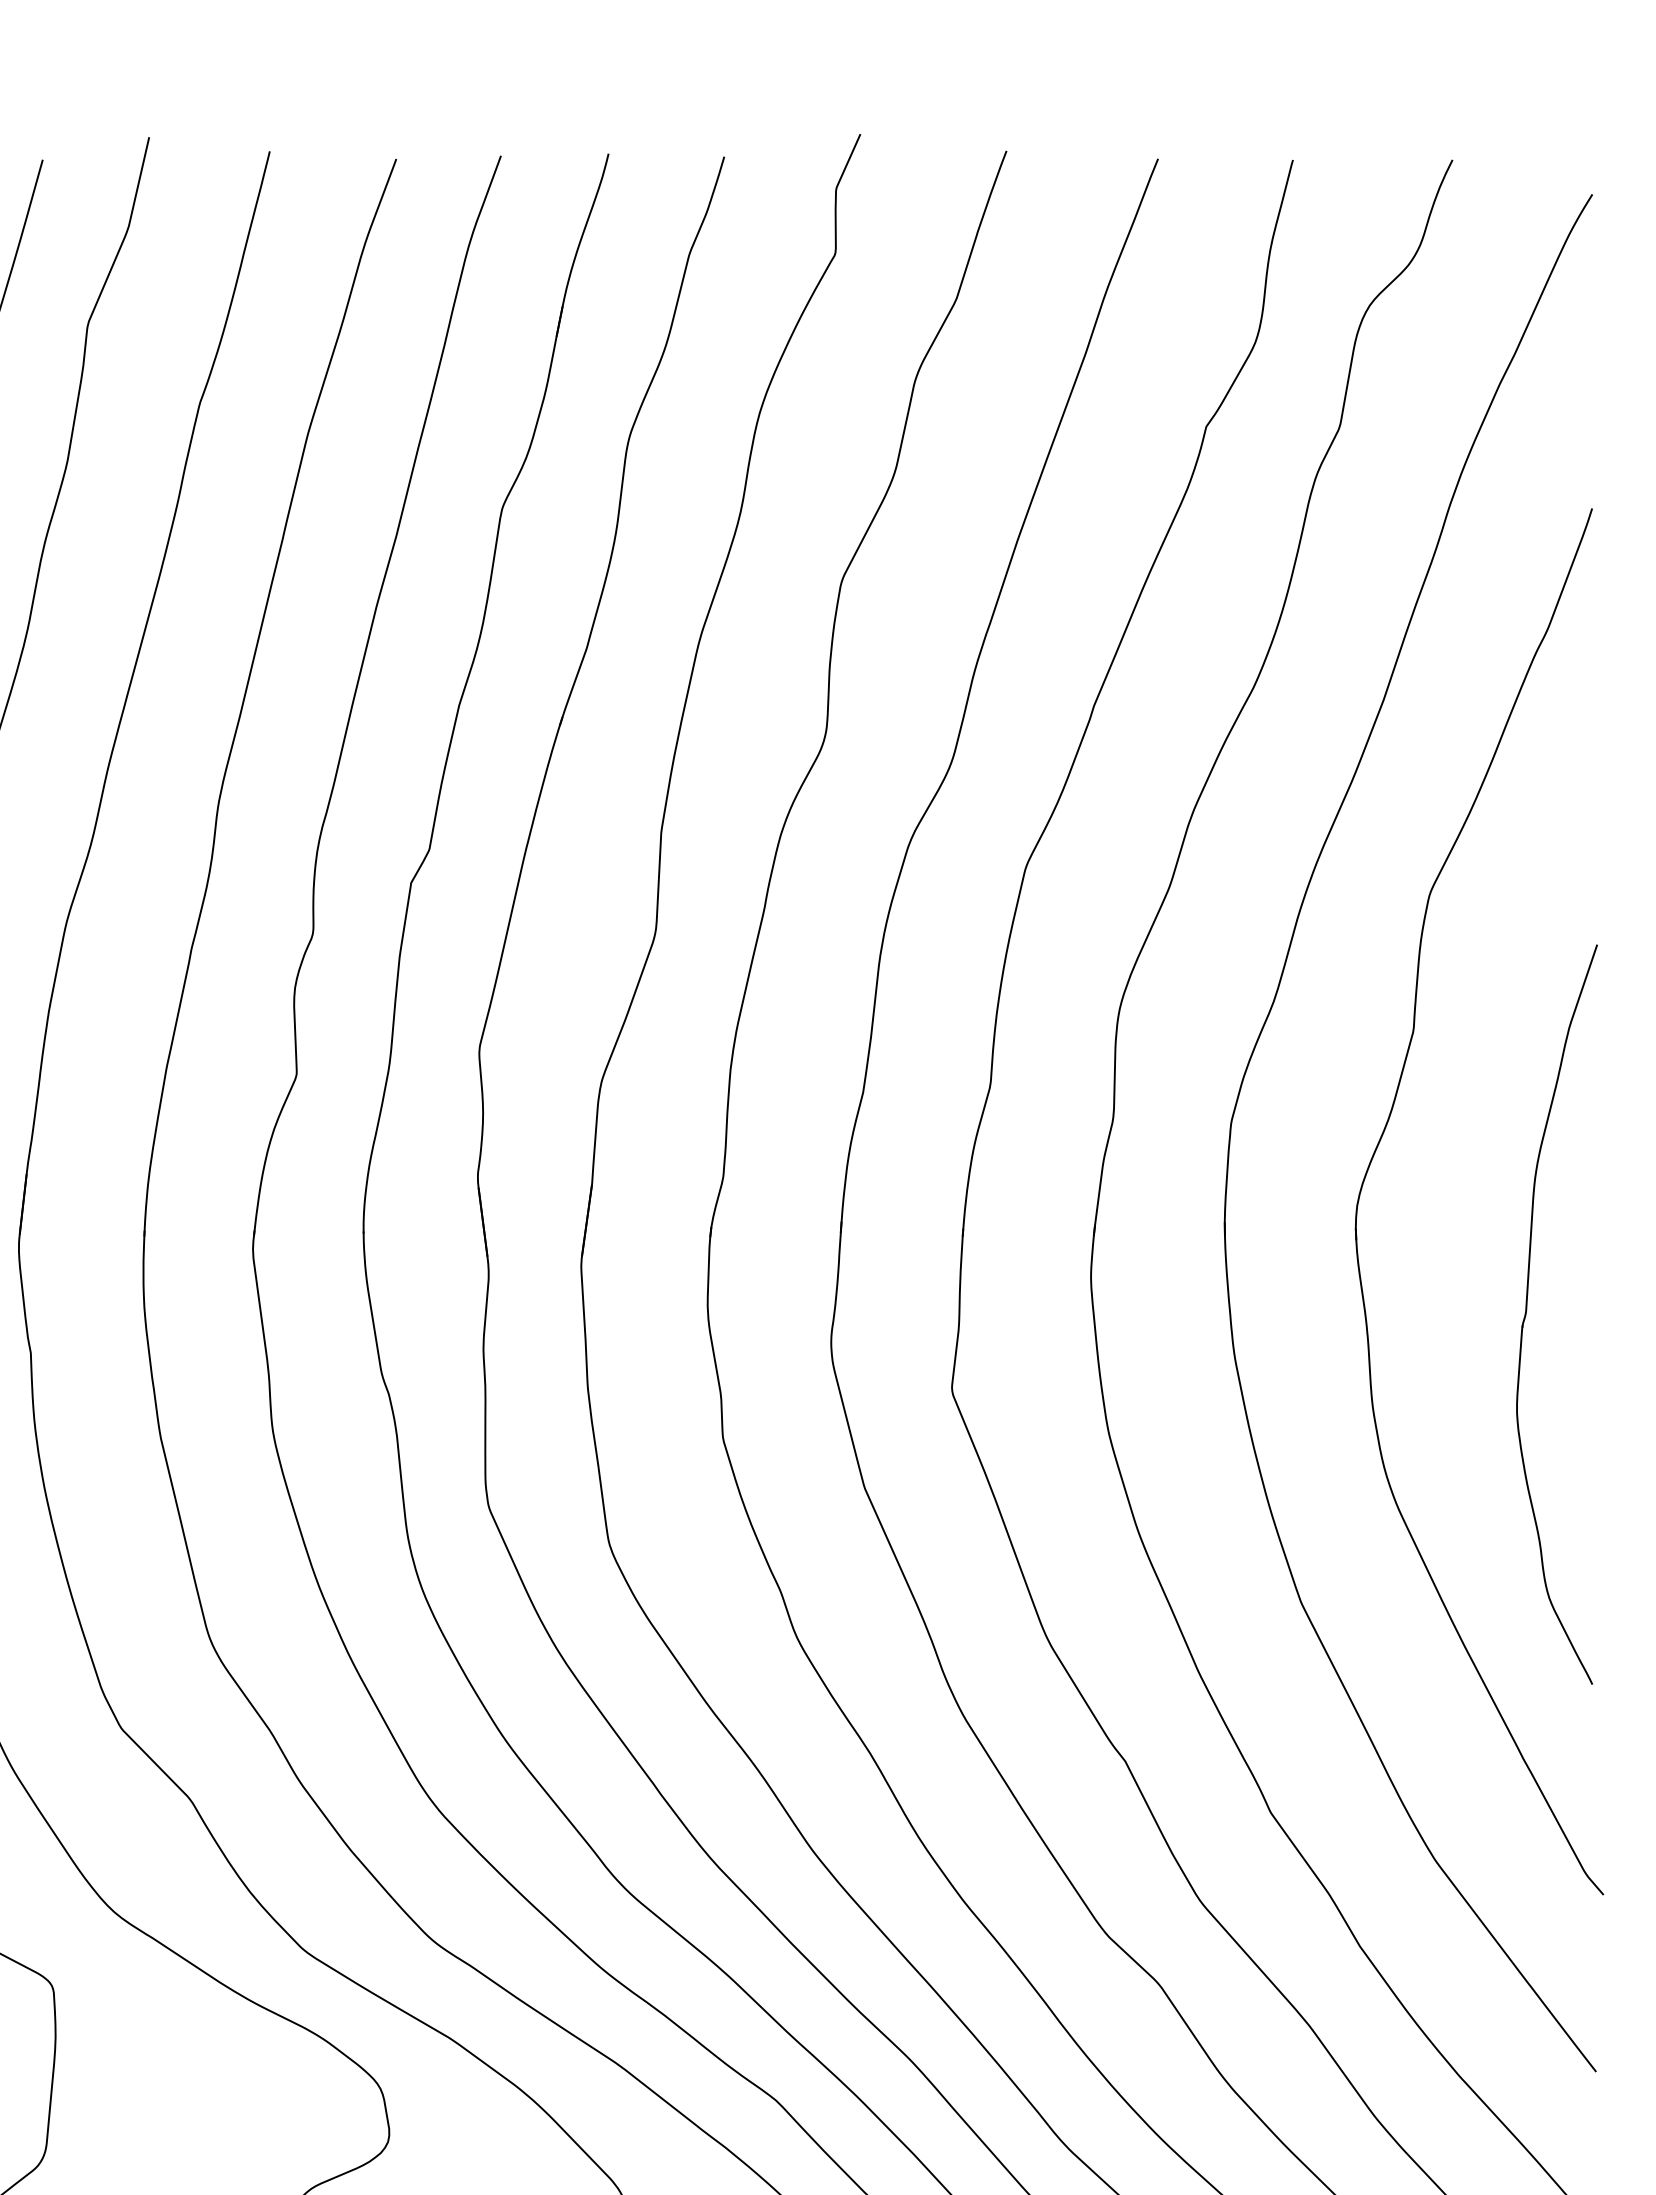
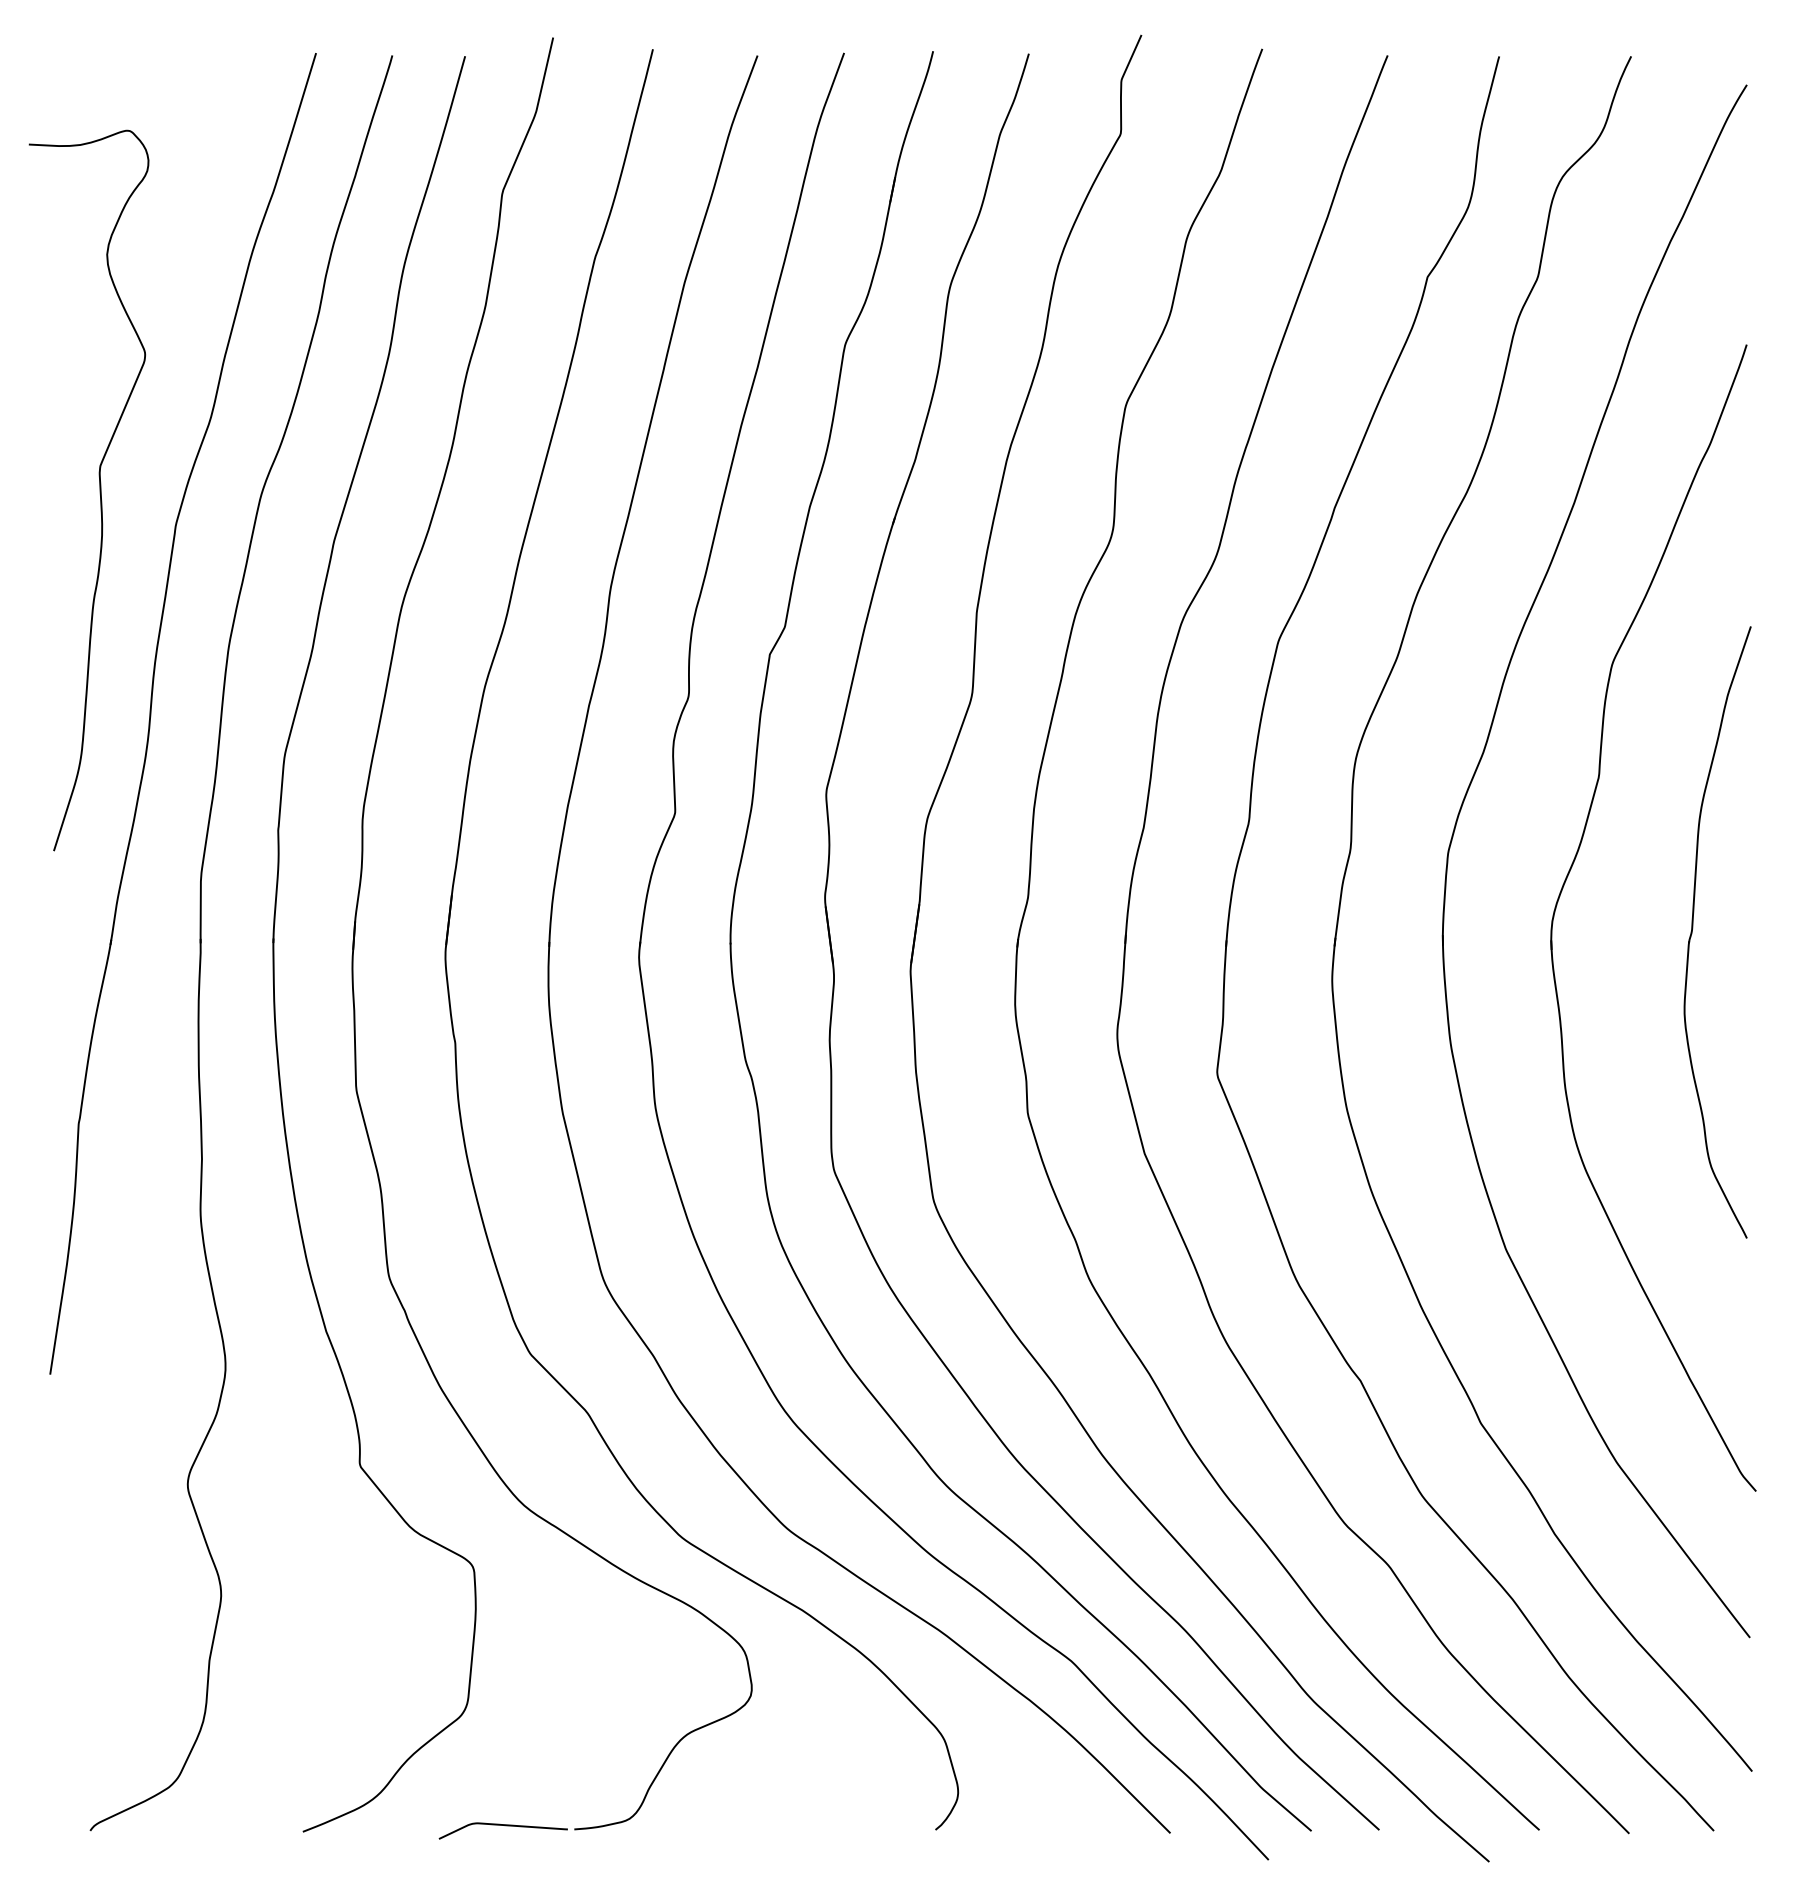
part: (1527, 1309) -> (1693, 928), moved

